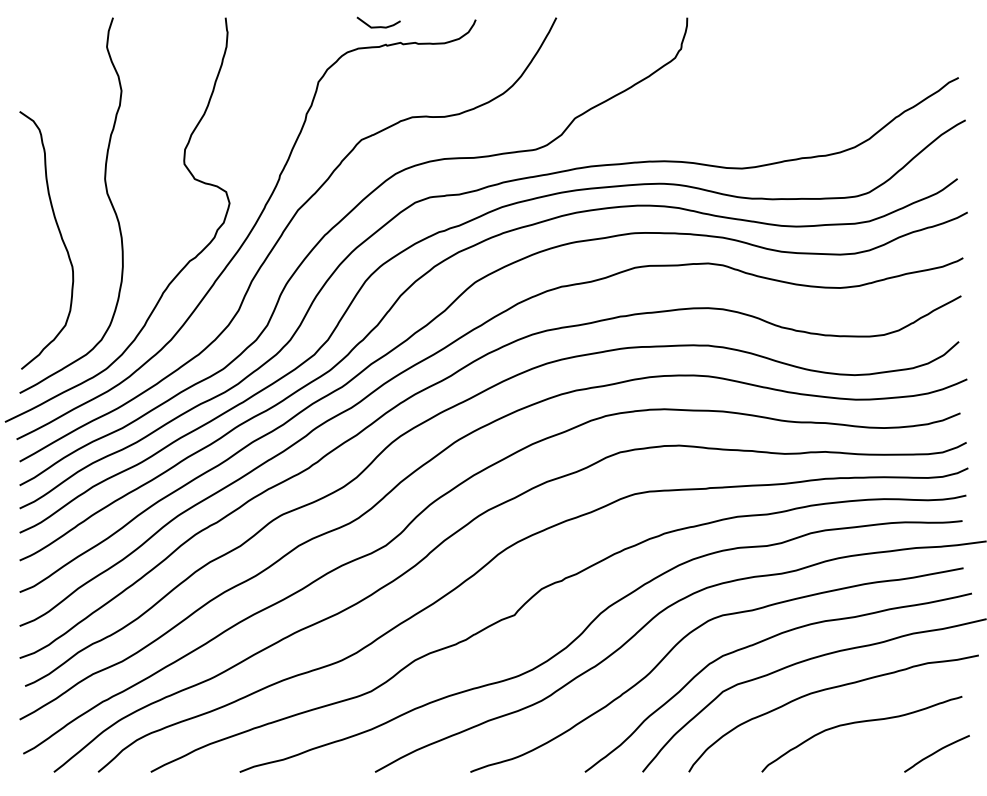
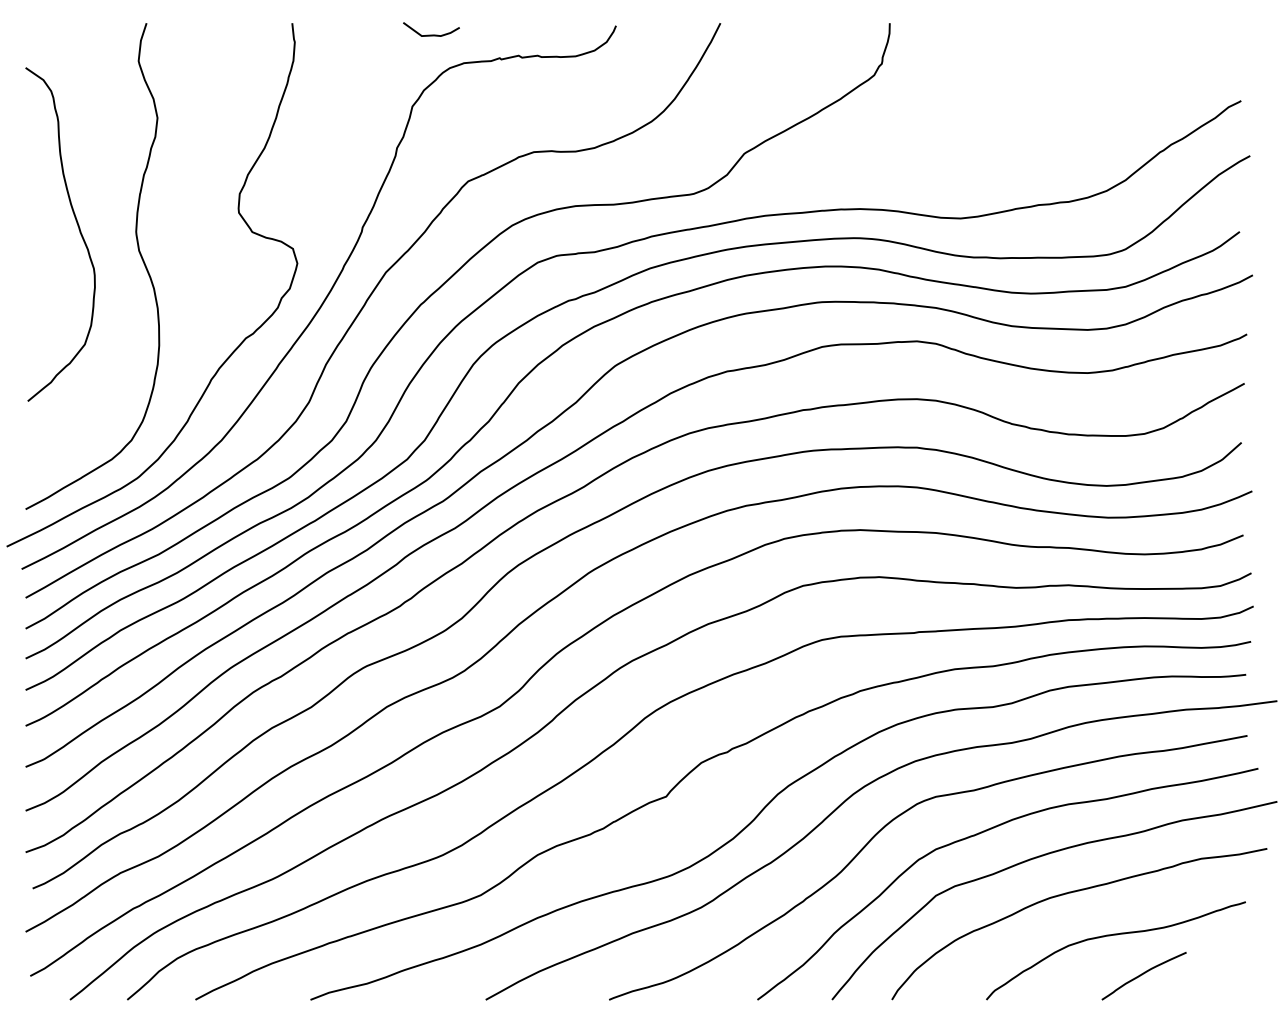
curve: (378, 26) -> (431, 34), moved
curve: (60, 236) -> (78, 229), moved
curve: (935, 753) -> (1142, 975), moved

